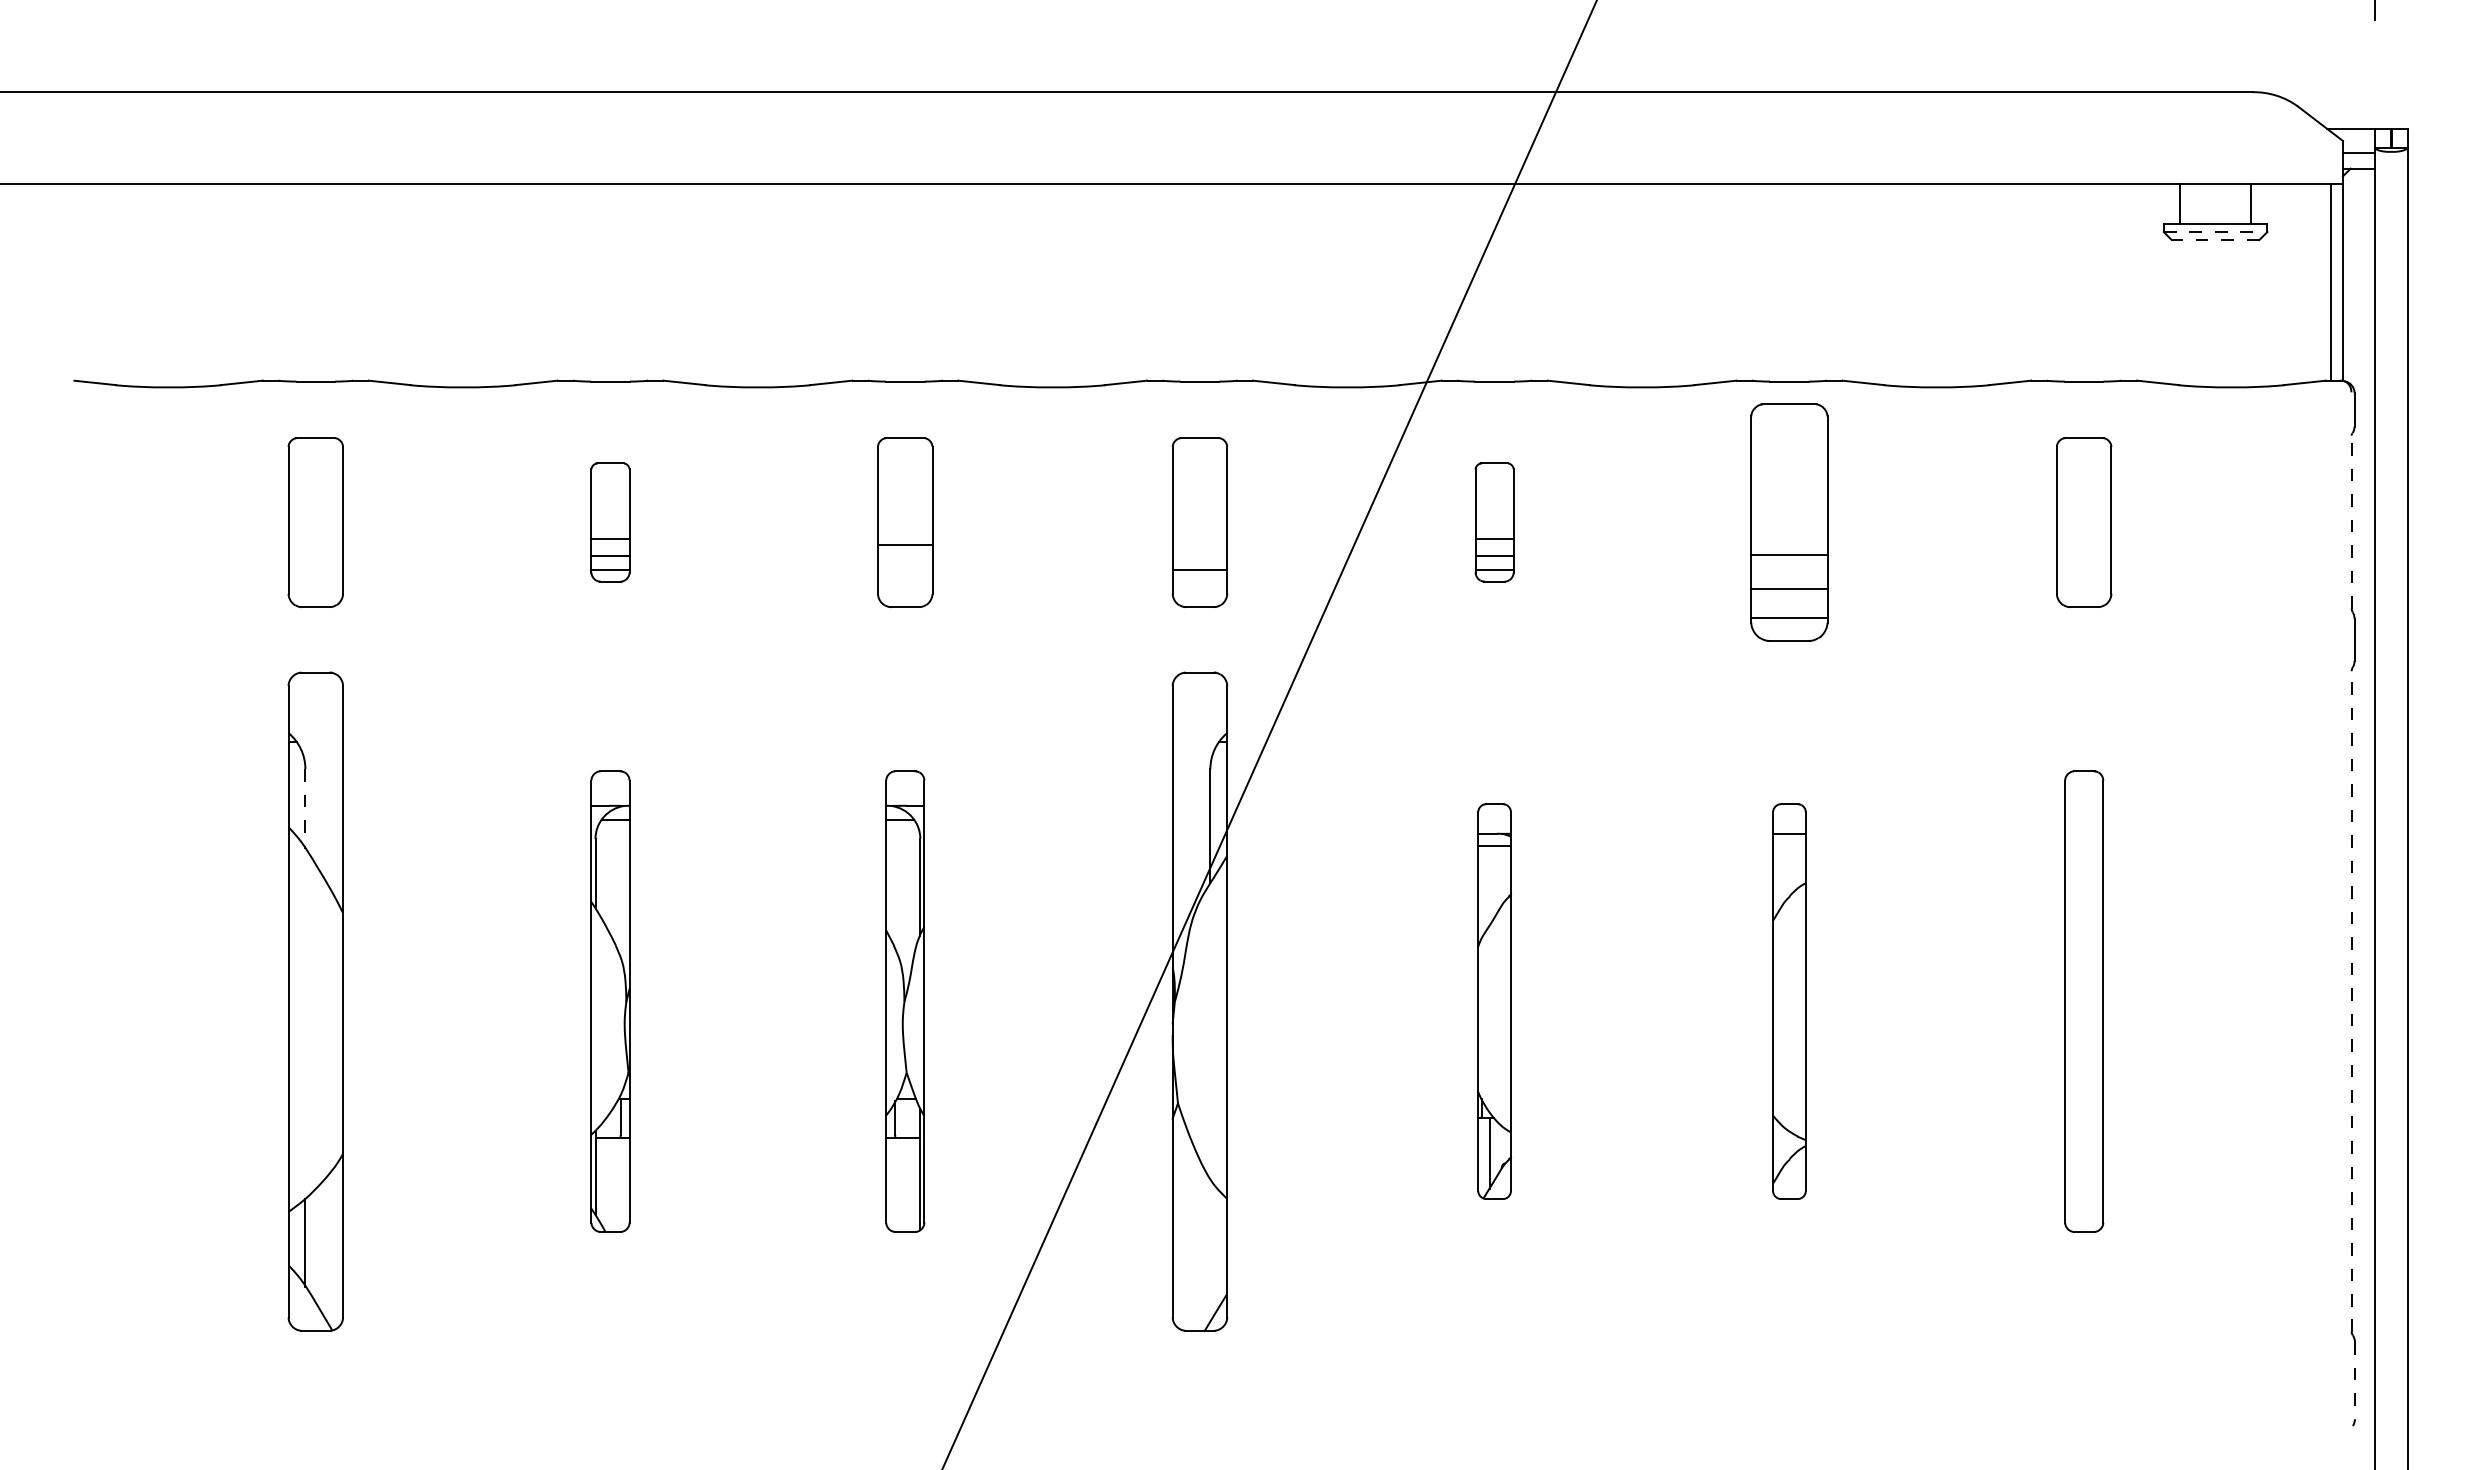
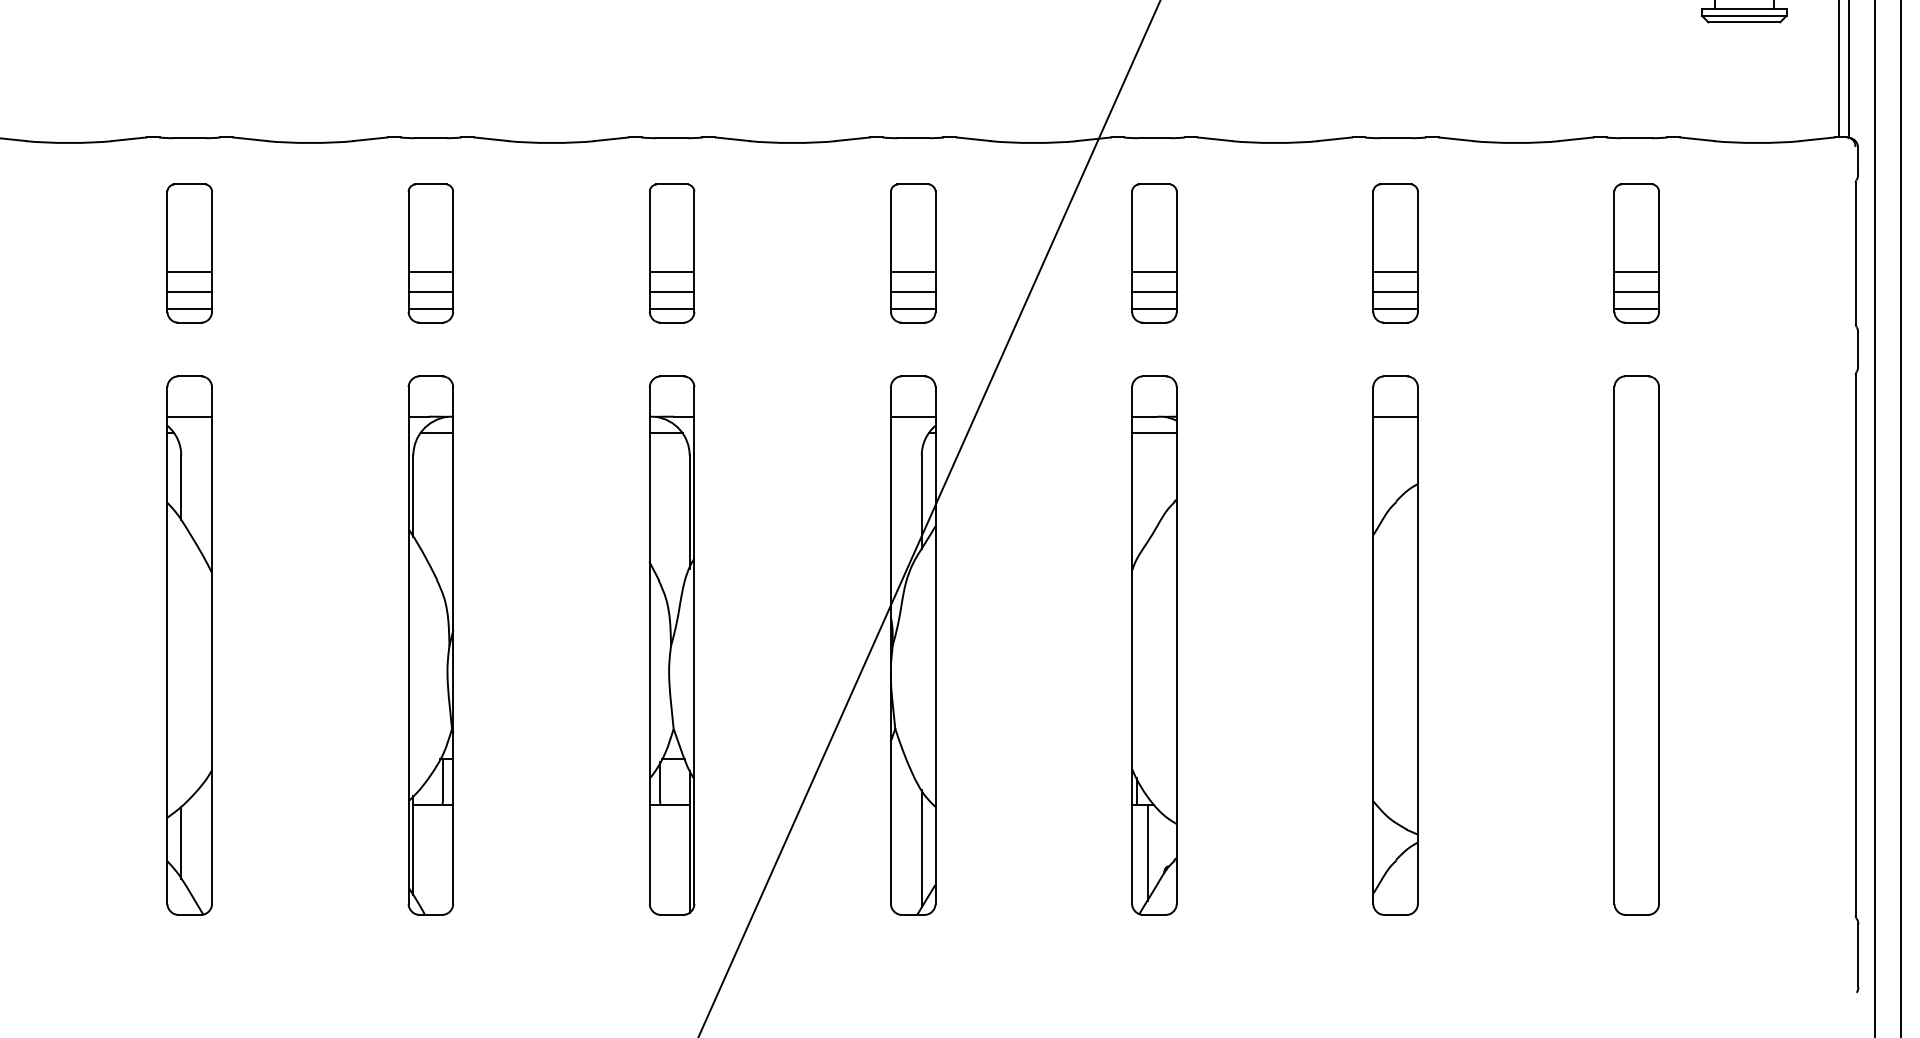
line: (2215, 232) -> (1744, 16), dashed -> solid
line: (2215, 240) -> (1744, 22), dashed -> solid
part: (610, 522) -> (430, 253), size x1.43
part: (1494, 522) -> (1154, 253), size x1.43
part: (1789, 522) -> (1395, 253), size x0.71
line: (2351, 522) -> (1855, 253), dashed -> solid
line: (315, 545) -> (189, 272), added
line: (1199, 545) -> (912, 272), added
line: (2083, 545) -> (1636, 272), added
line: (315, 570) -> (189, 292), added
line: (905, 570) -> (672, 292), added
line: (2083, 570) -> (1636, 292), added
line: (315, 590) -> (189, 309), added
line: (905, 590) -> (672, 309), added
line: (1199, 590) -> (912, 309), added
line: (2083, 590) -> (1636, 309), added
line: (315, 721) -> (189, 416), added
line: (1199, 721) -> (912, 416), added
line: (305, 808) -> (181, 487), dashed -> solid
part: (610, 1001) -> (430, 645), size x1.43
part: (905, 1001) -> (672, 645), size x1.43
part: (1494, 1001) -> (1154, 645), size x1.67
part: (1789, 1001) -> (1395, 645), size x1.67
part: (2084, 1001) -> (1637, 645), size x1.43
line: (2351, 1001) -> (1855, 645), dashed -> solid
line: (1210, 1249) -> (921, 848), added
line: (2354, 1380) -> (1858, 955), dashed -> solid

